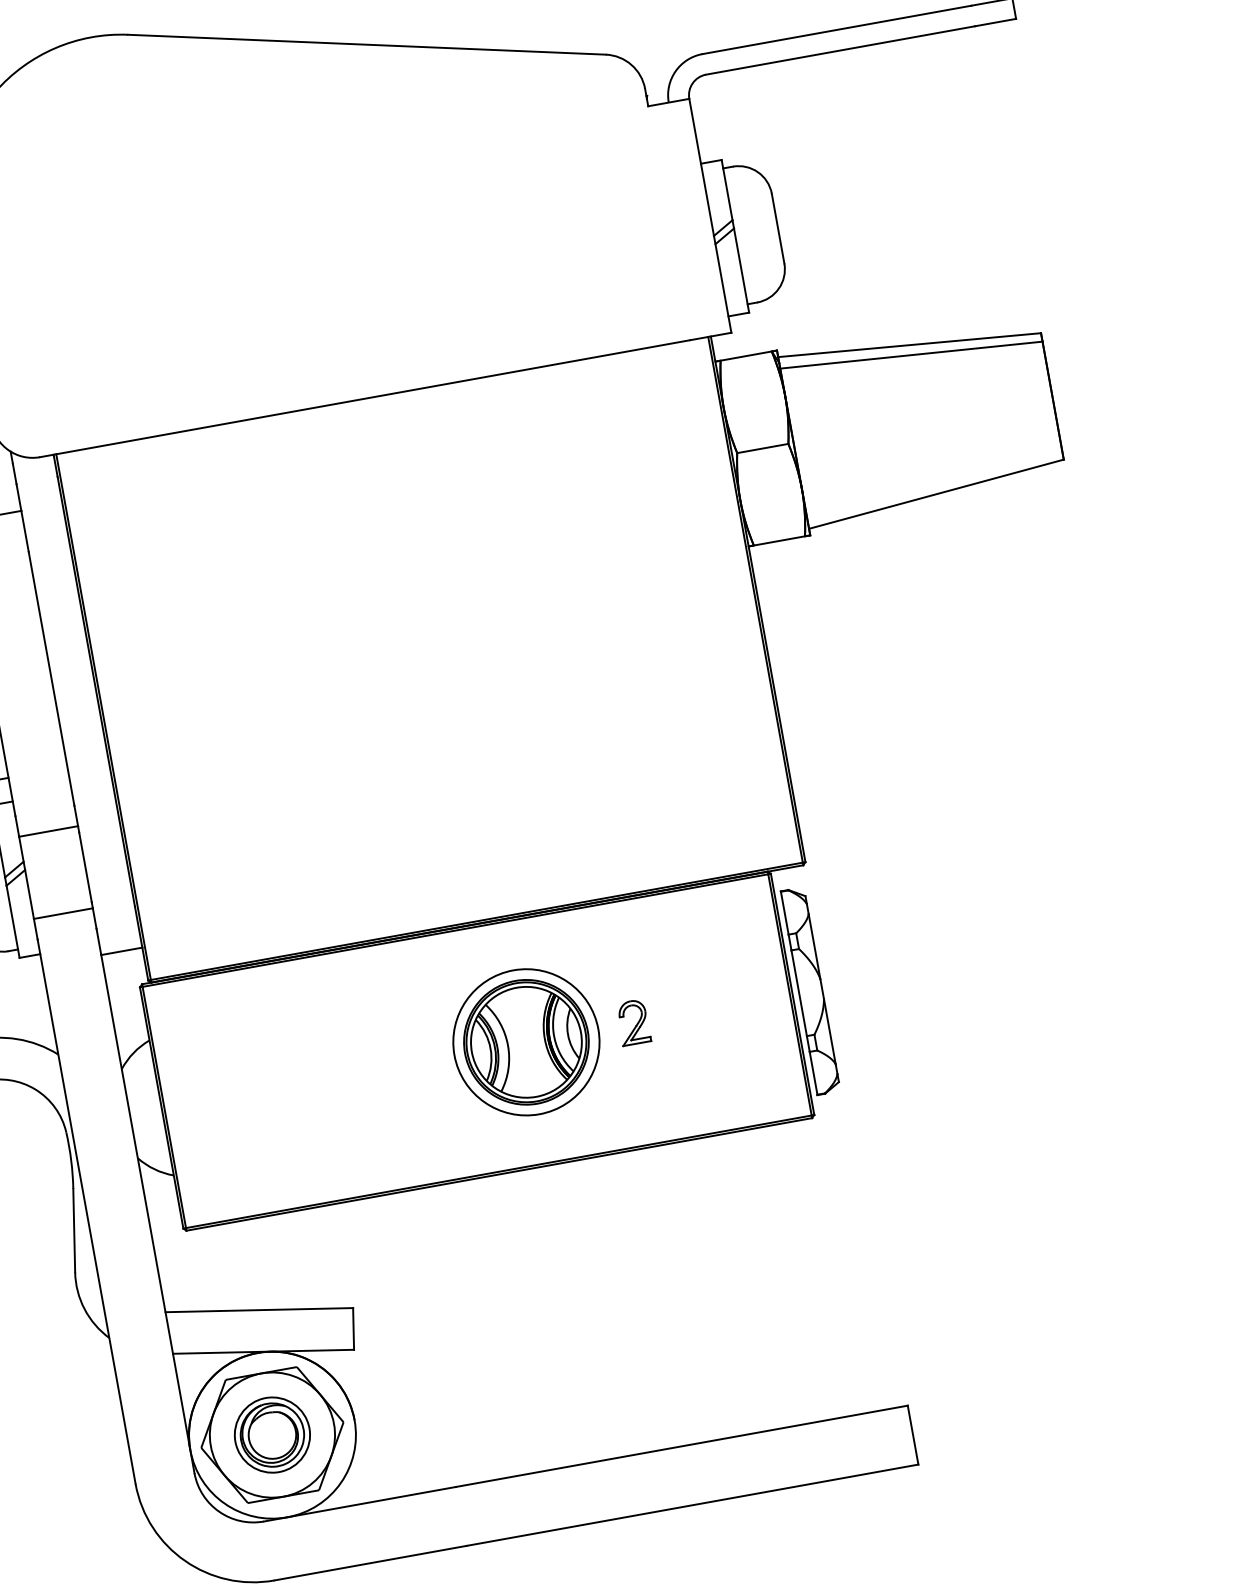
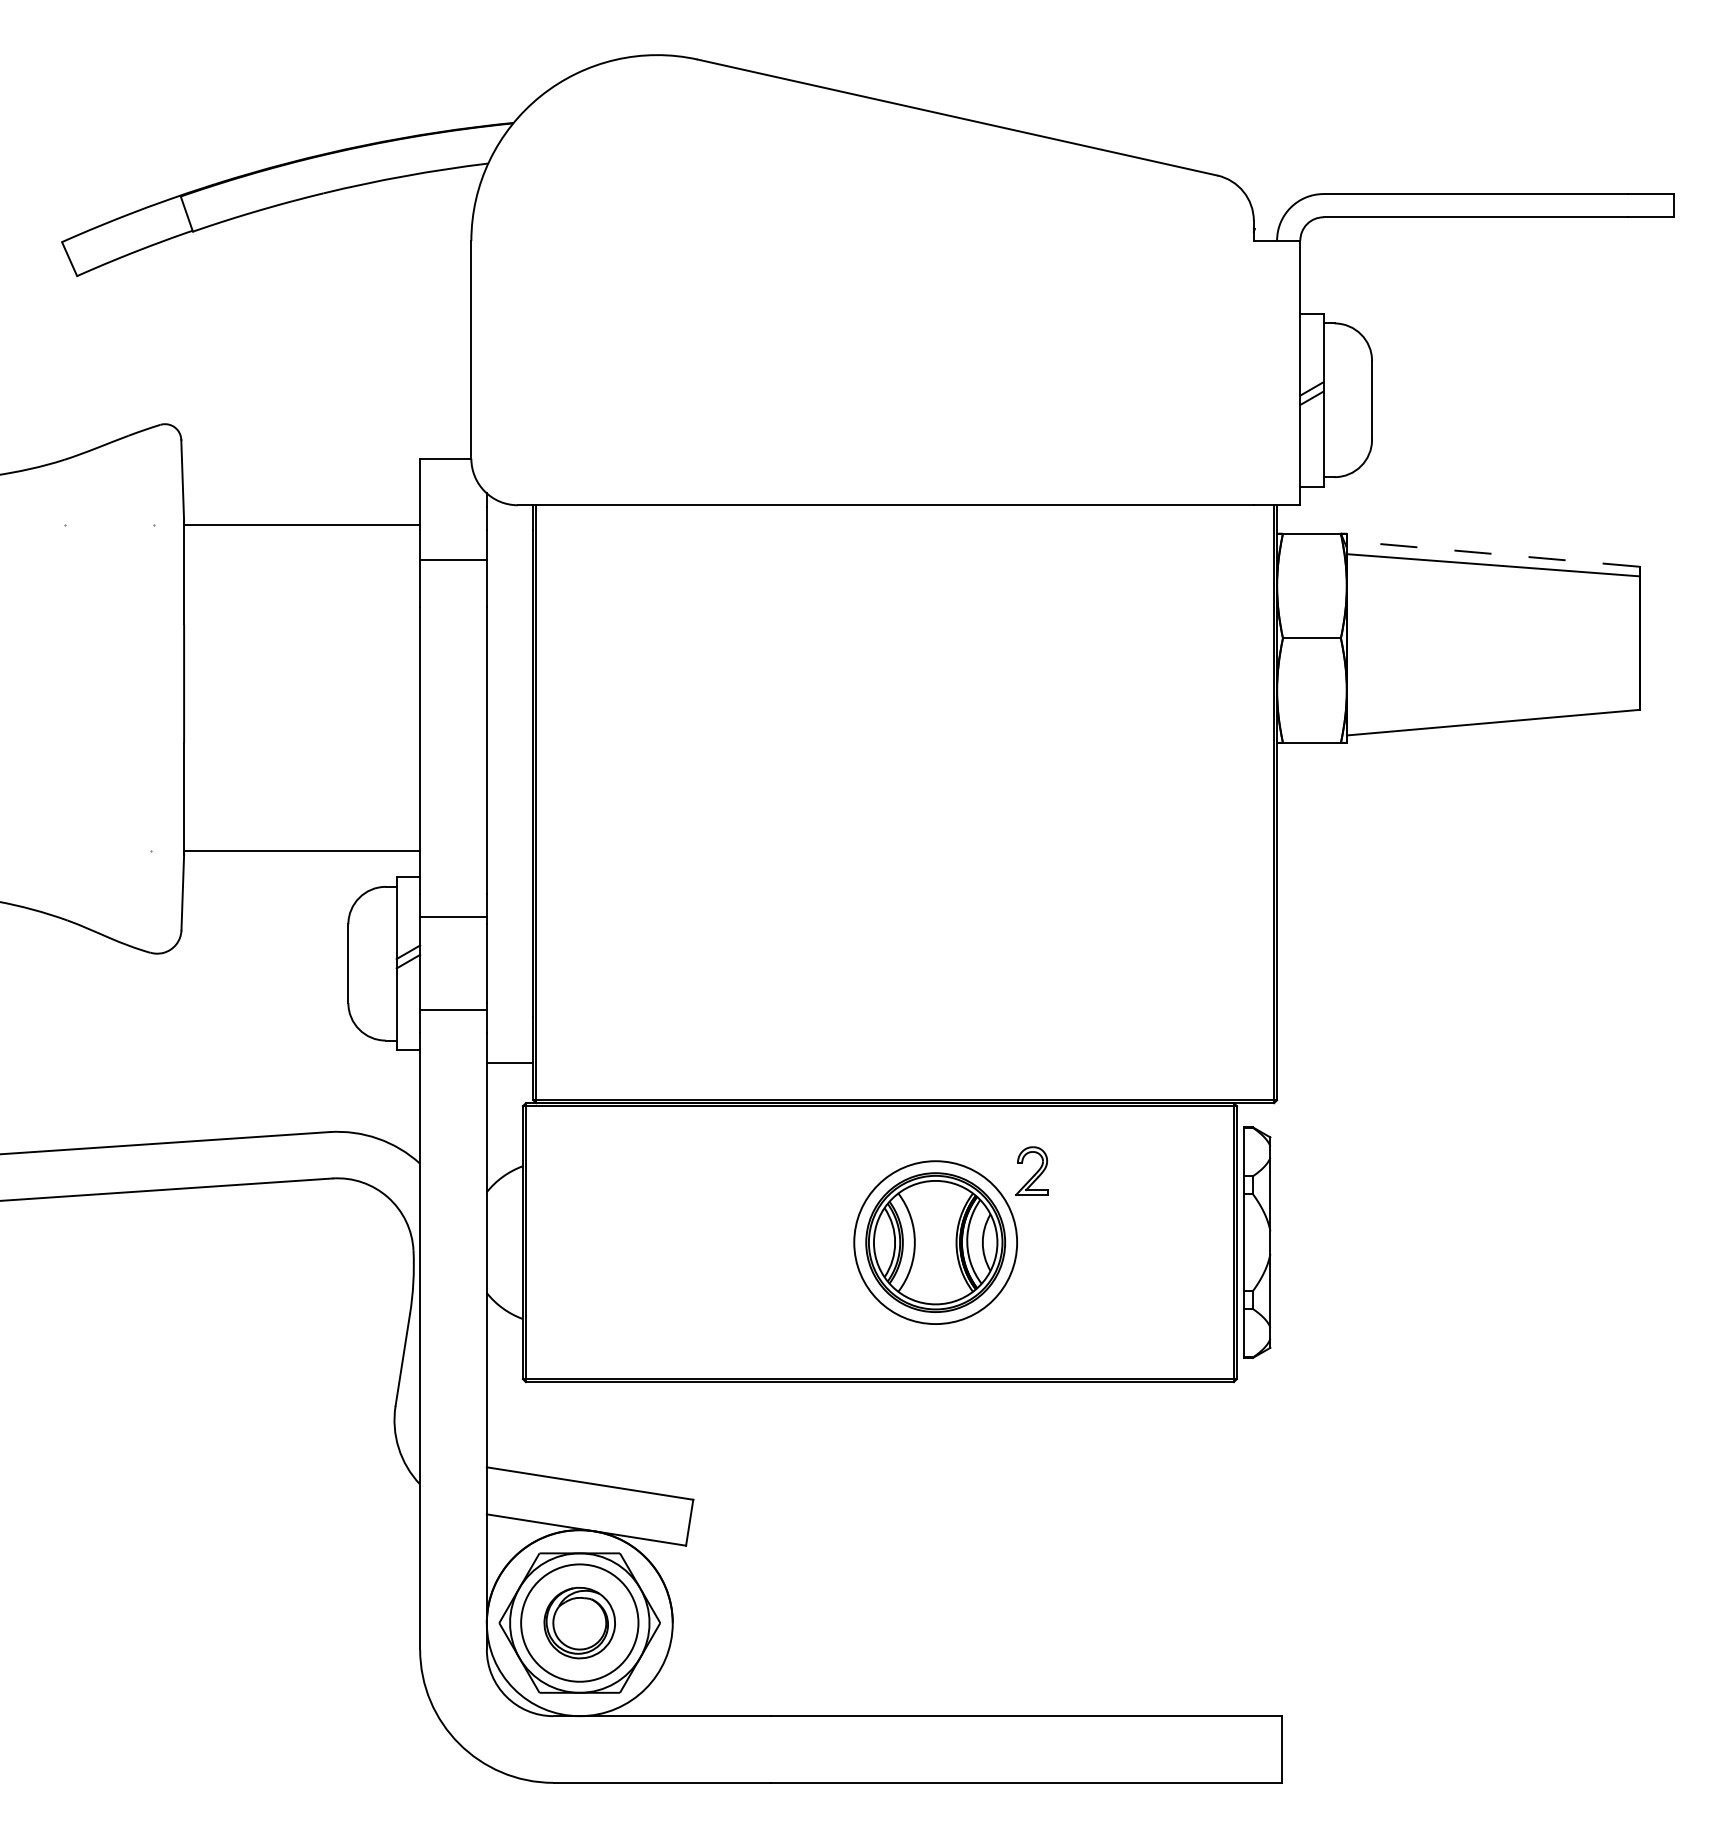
line: (909, 344) -> (1493, 553), solid -> dashed
part: (632, 1022) -> (1031, 1170), moved
circle: (272, 1435) -> (579, 1623), size x1.4

